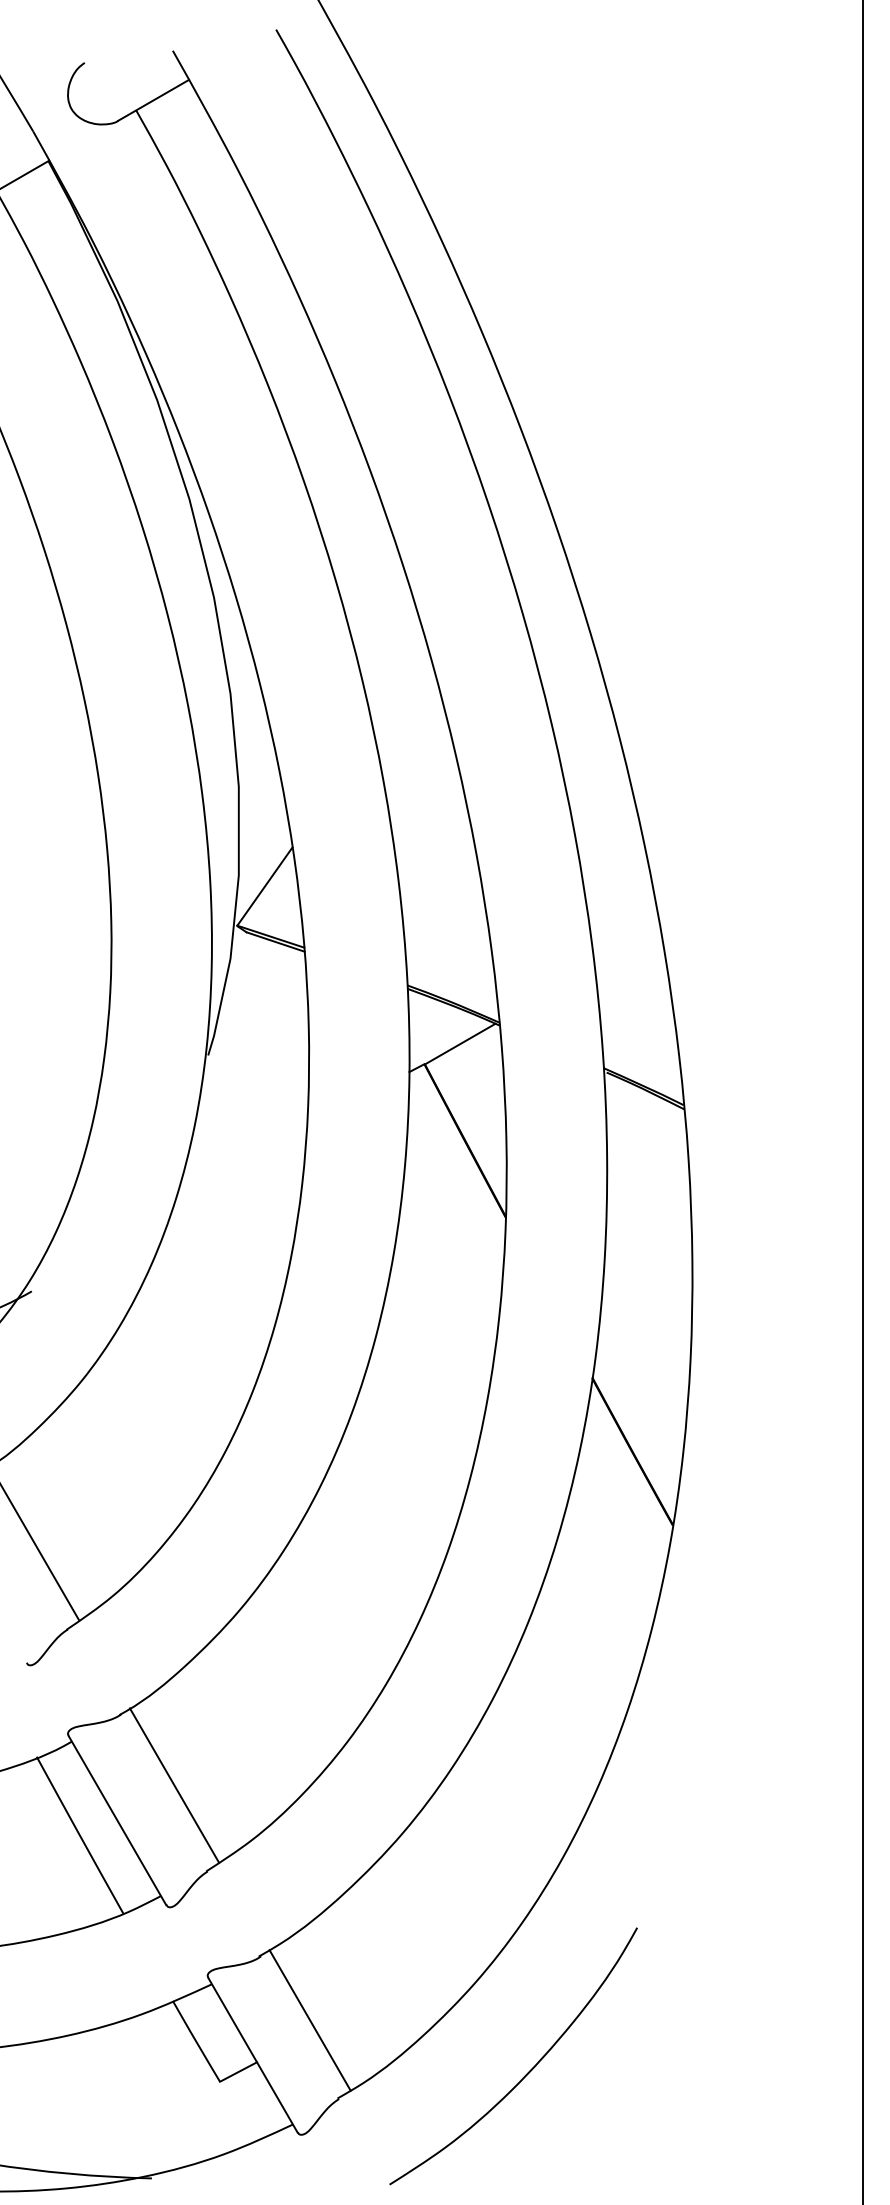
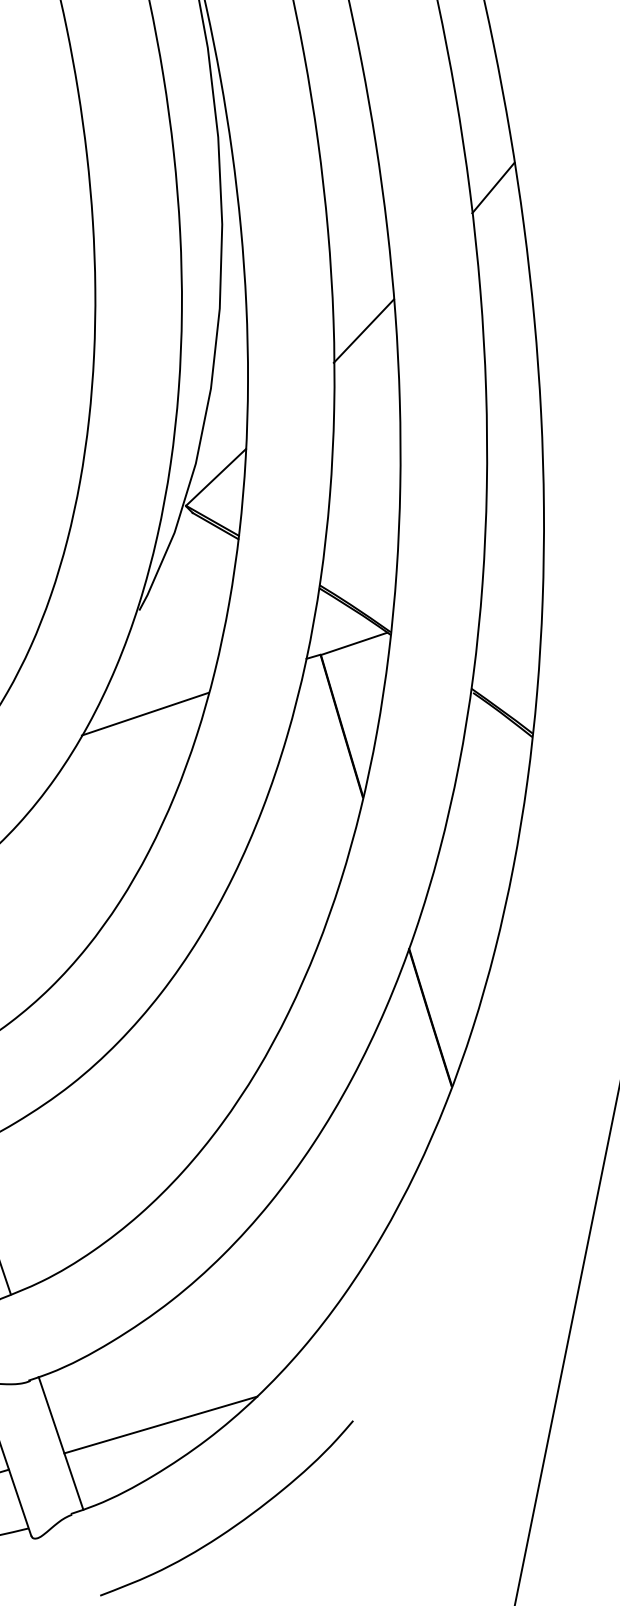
line: (513, 493) -> (493, 187), added
line: (399, 686) -> (363, 331), added
line: (238, 1171) -> (145, 713), added
line: (419, 1976) -> (160, 1424), added

